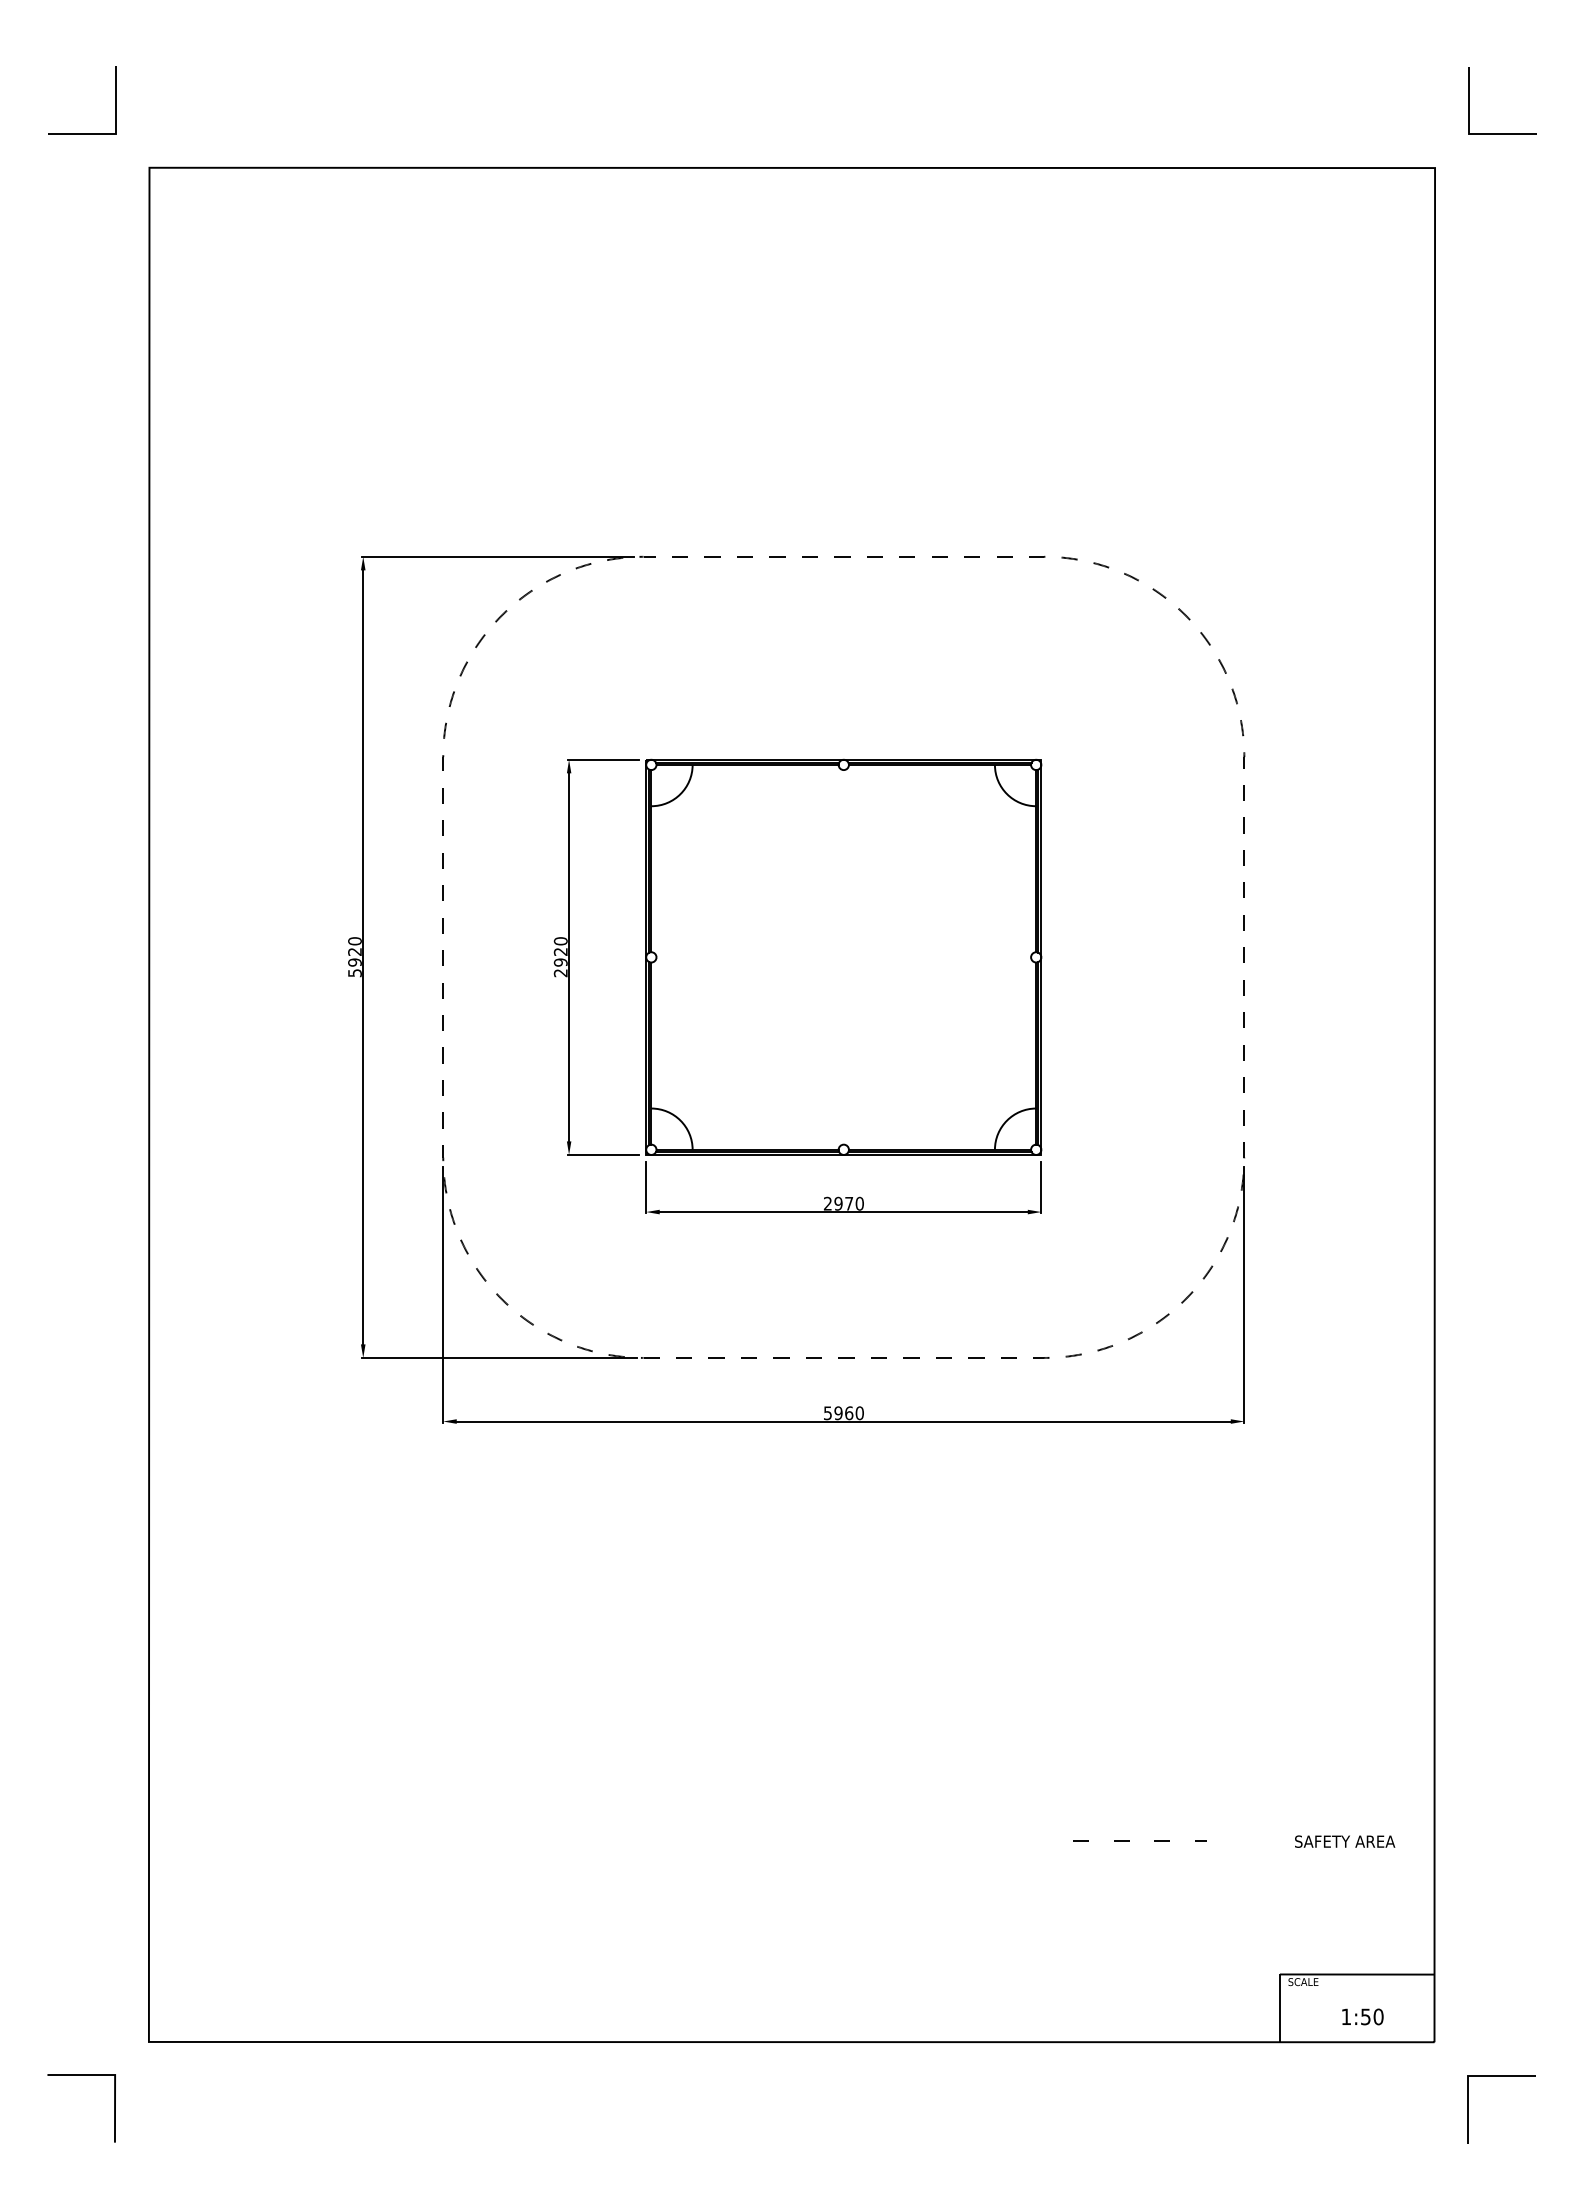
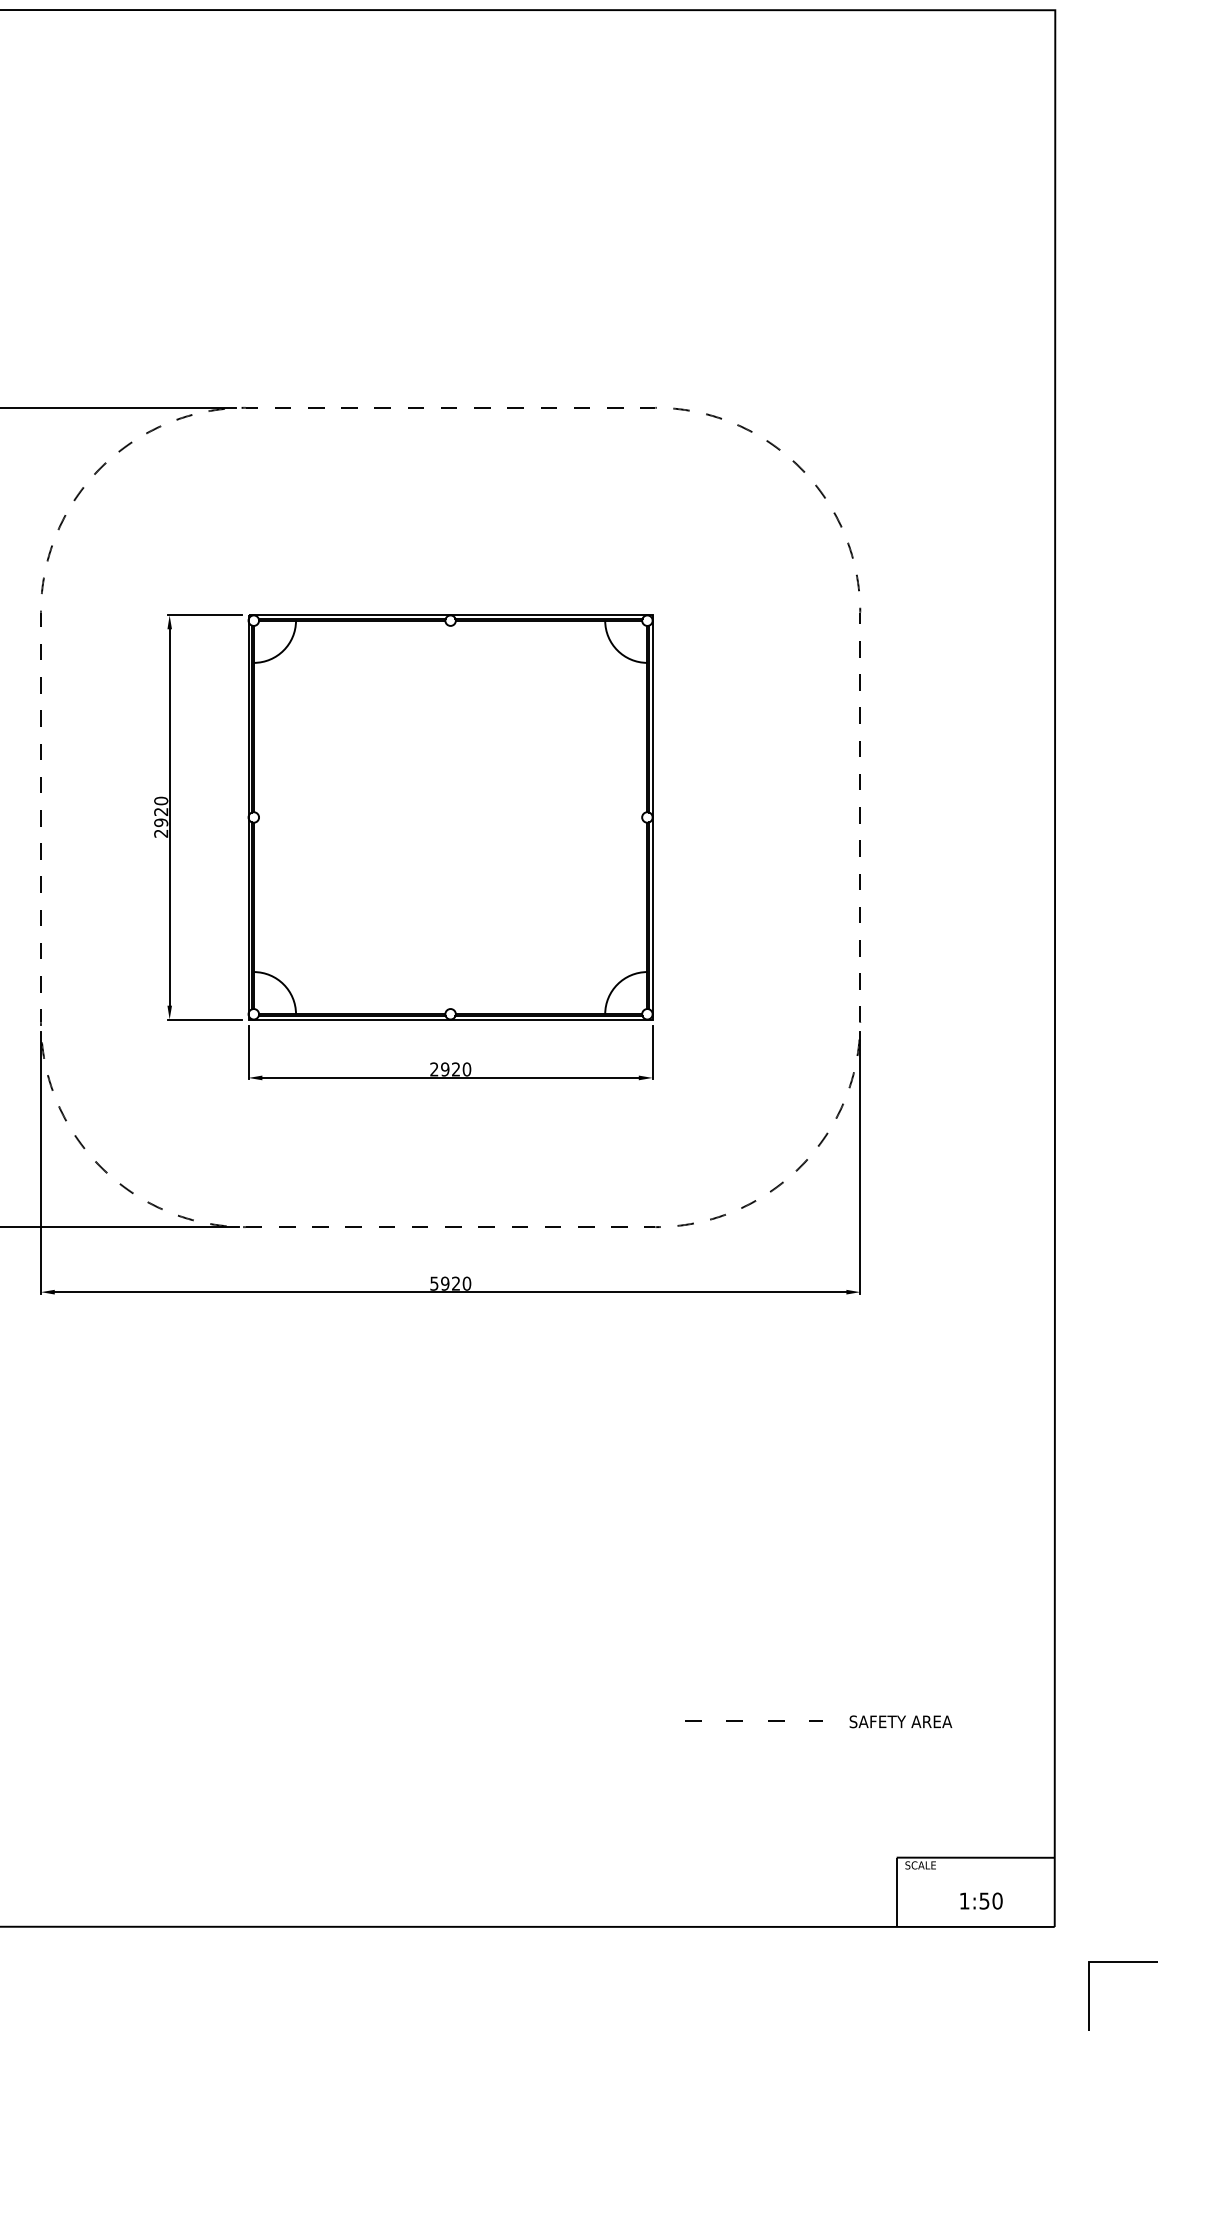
text: (849, 1203) -> (456, 1069), 2970 -> 2920
text: (849, 1413) -> (456, 1283), 5960 -> 5920
text: (1345, 1841) -> (901, 1721), moved

